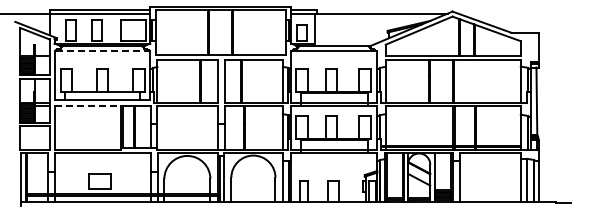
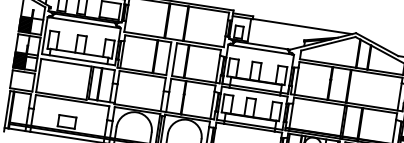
line: (102, 51) -> (84, 22), dashed -> solid
line: (87, 106) -> (66, 62), dashed -> solid

